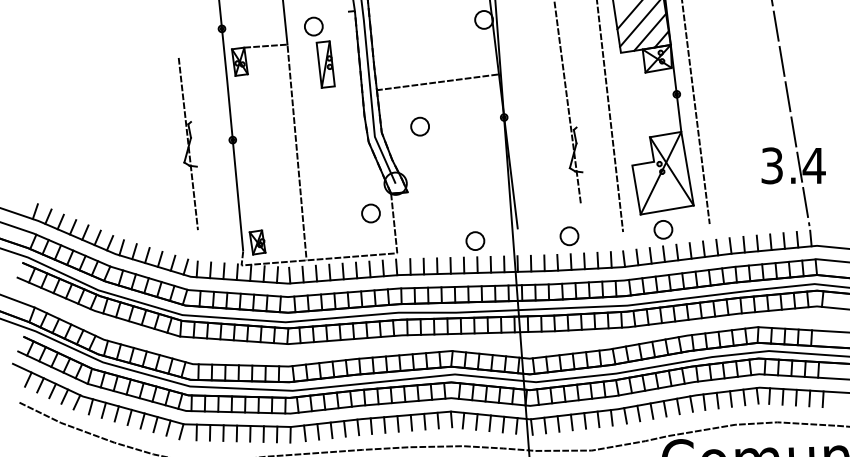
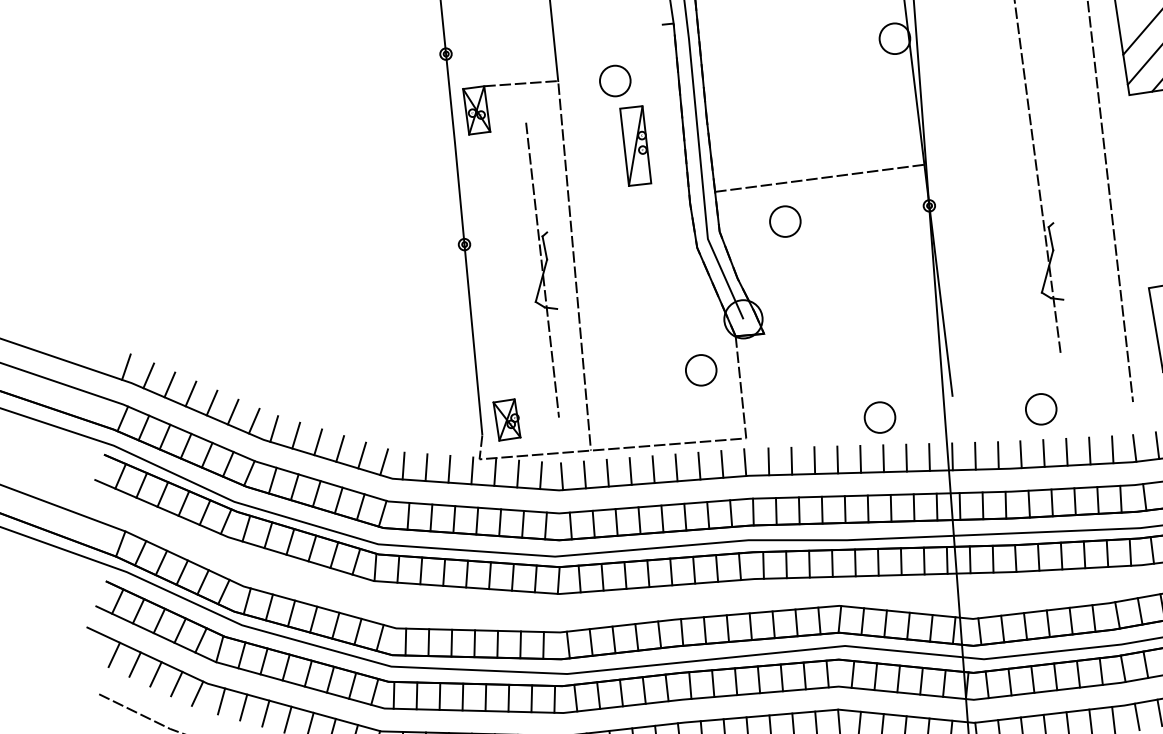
part: (319, 52) -> (625, 125), moved
line: (437, 82) -> (820, 178), moved
part: (187, 144) -> (541, 270), moved

